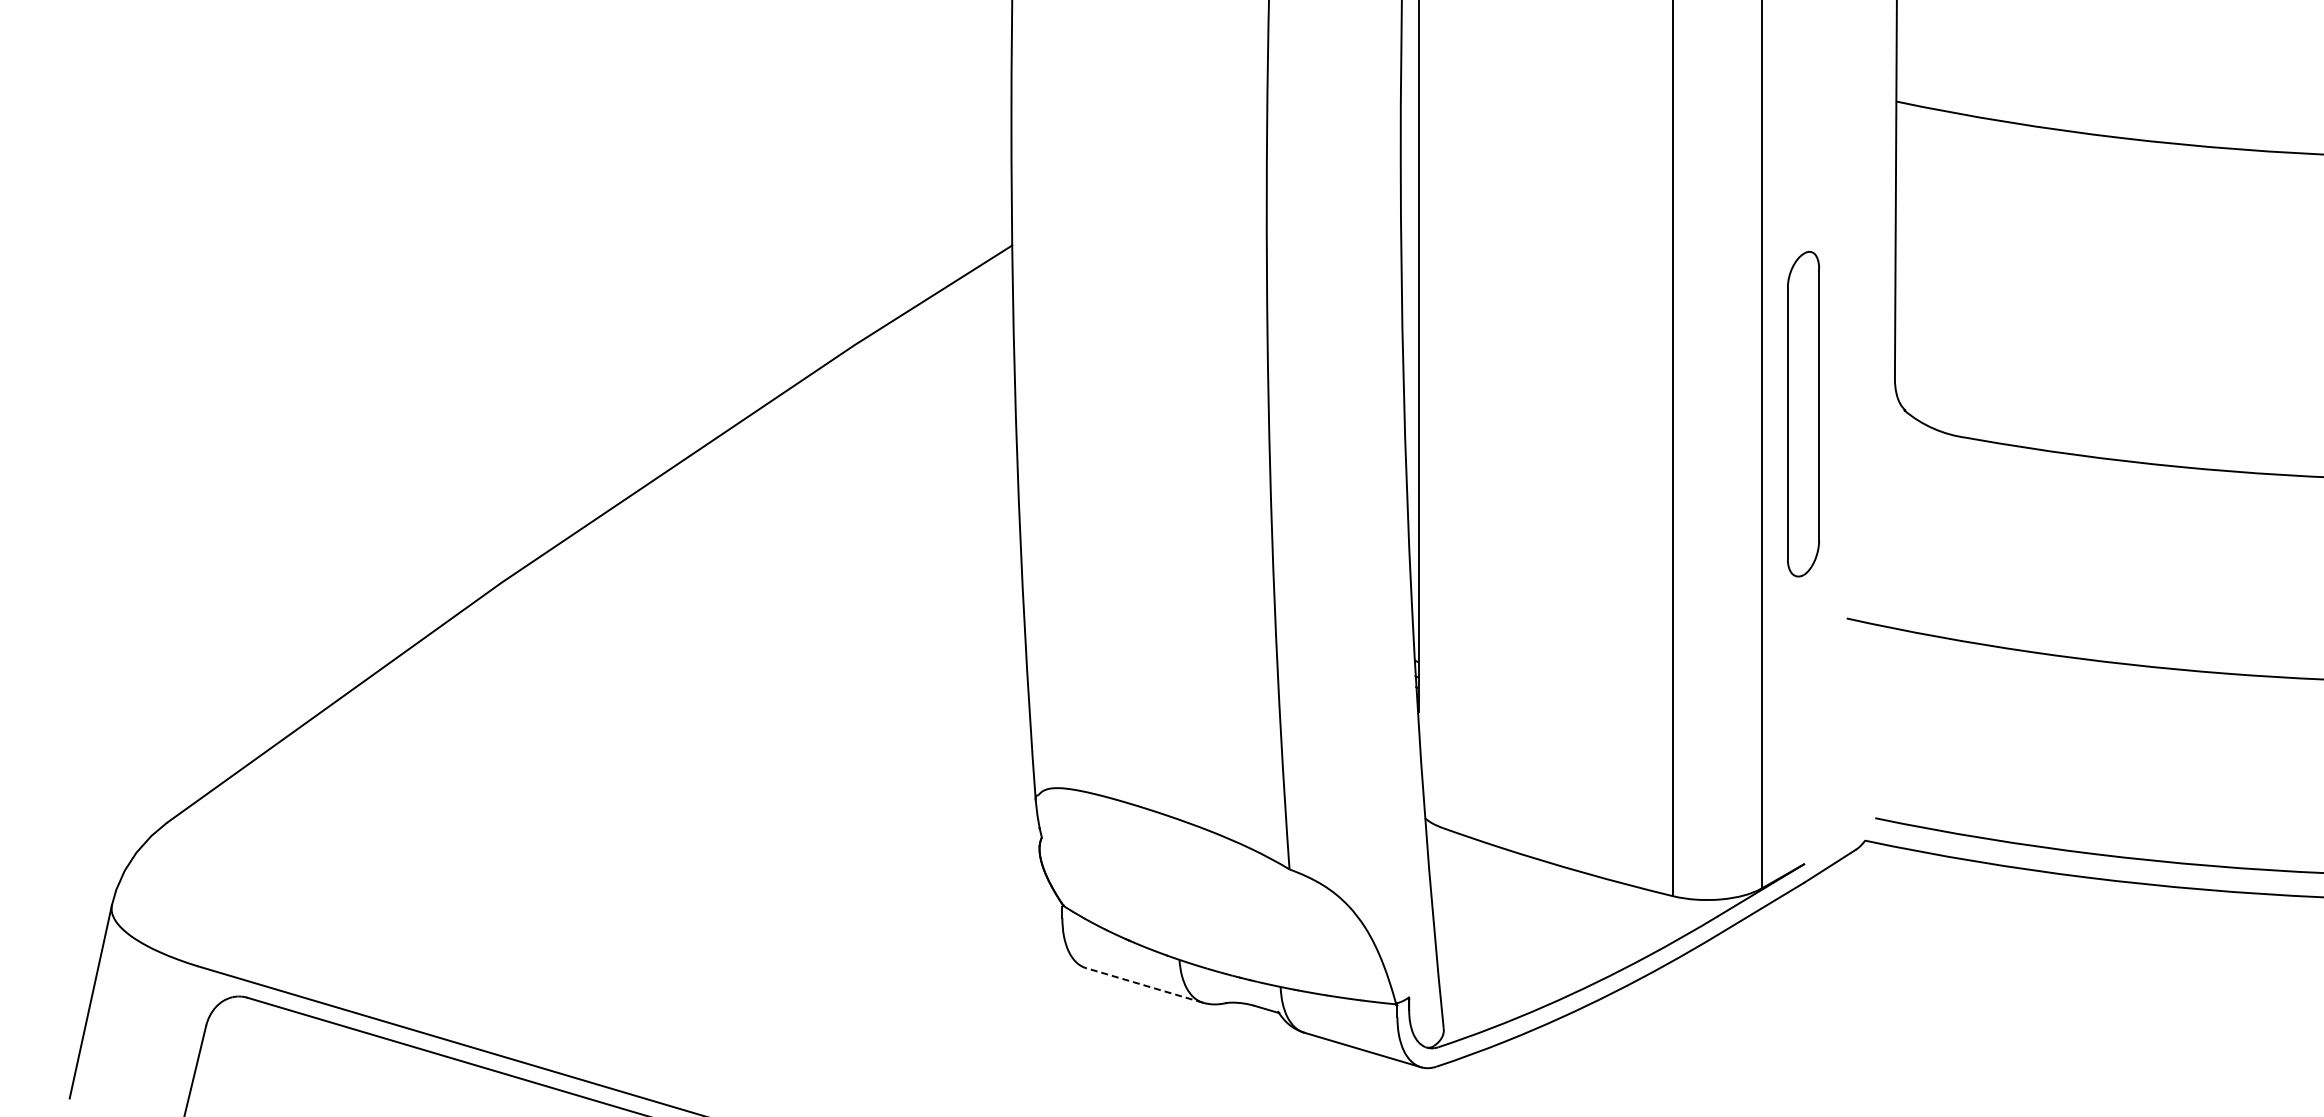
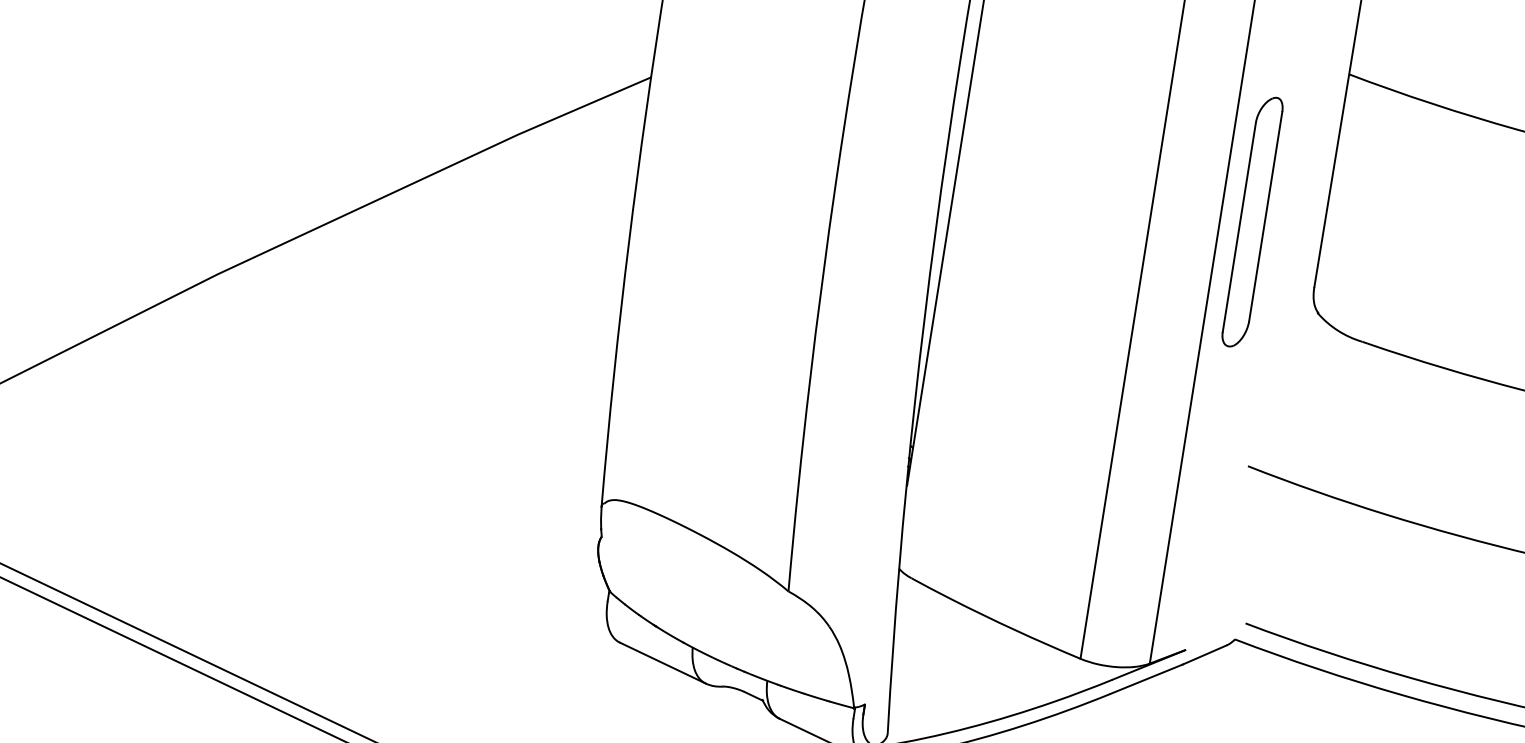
part: (1803, 414) -> (1252, 222), moved
line: (1144, 985) -> (662, 663), dashed -> solid

